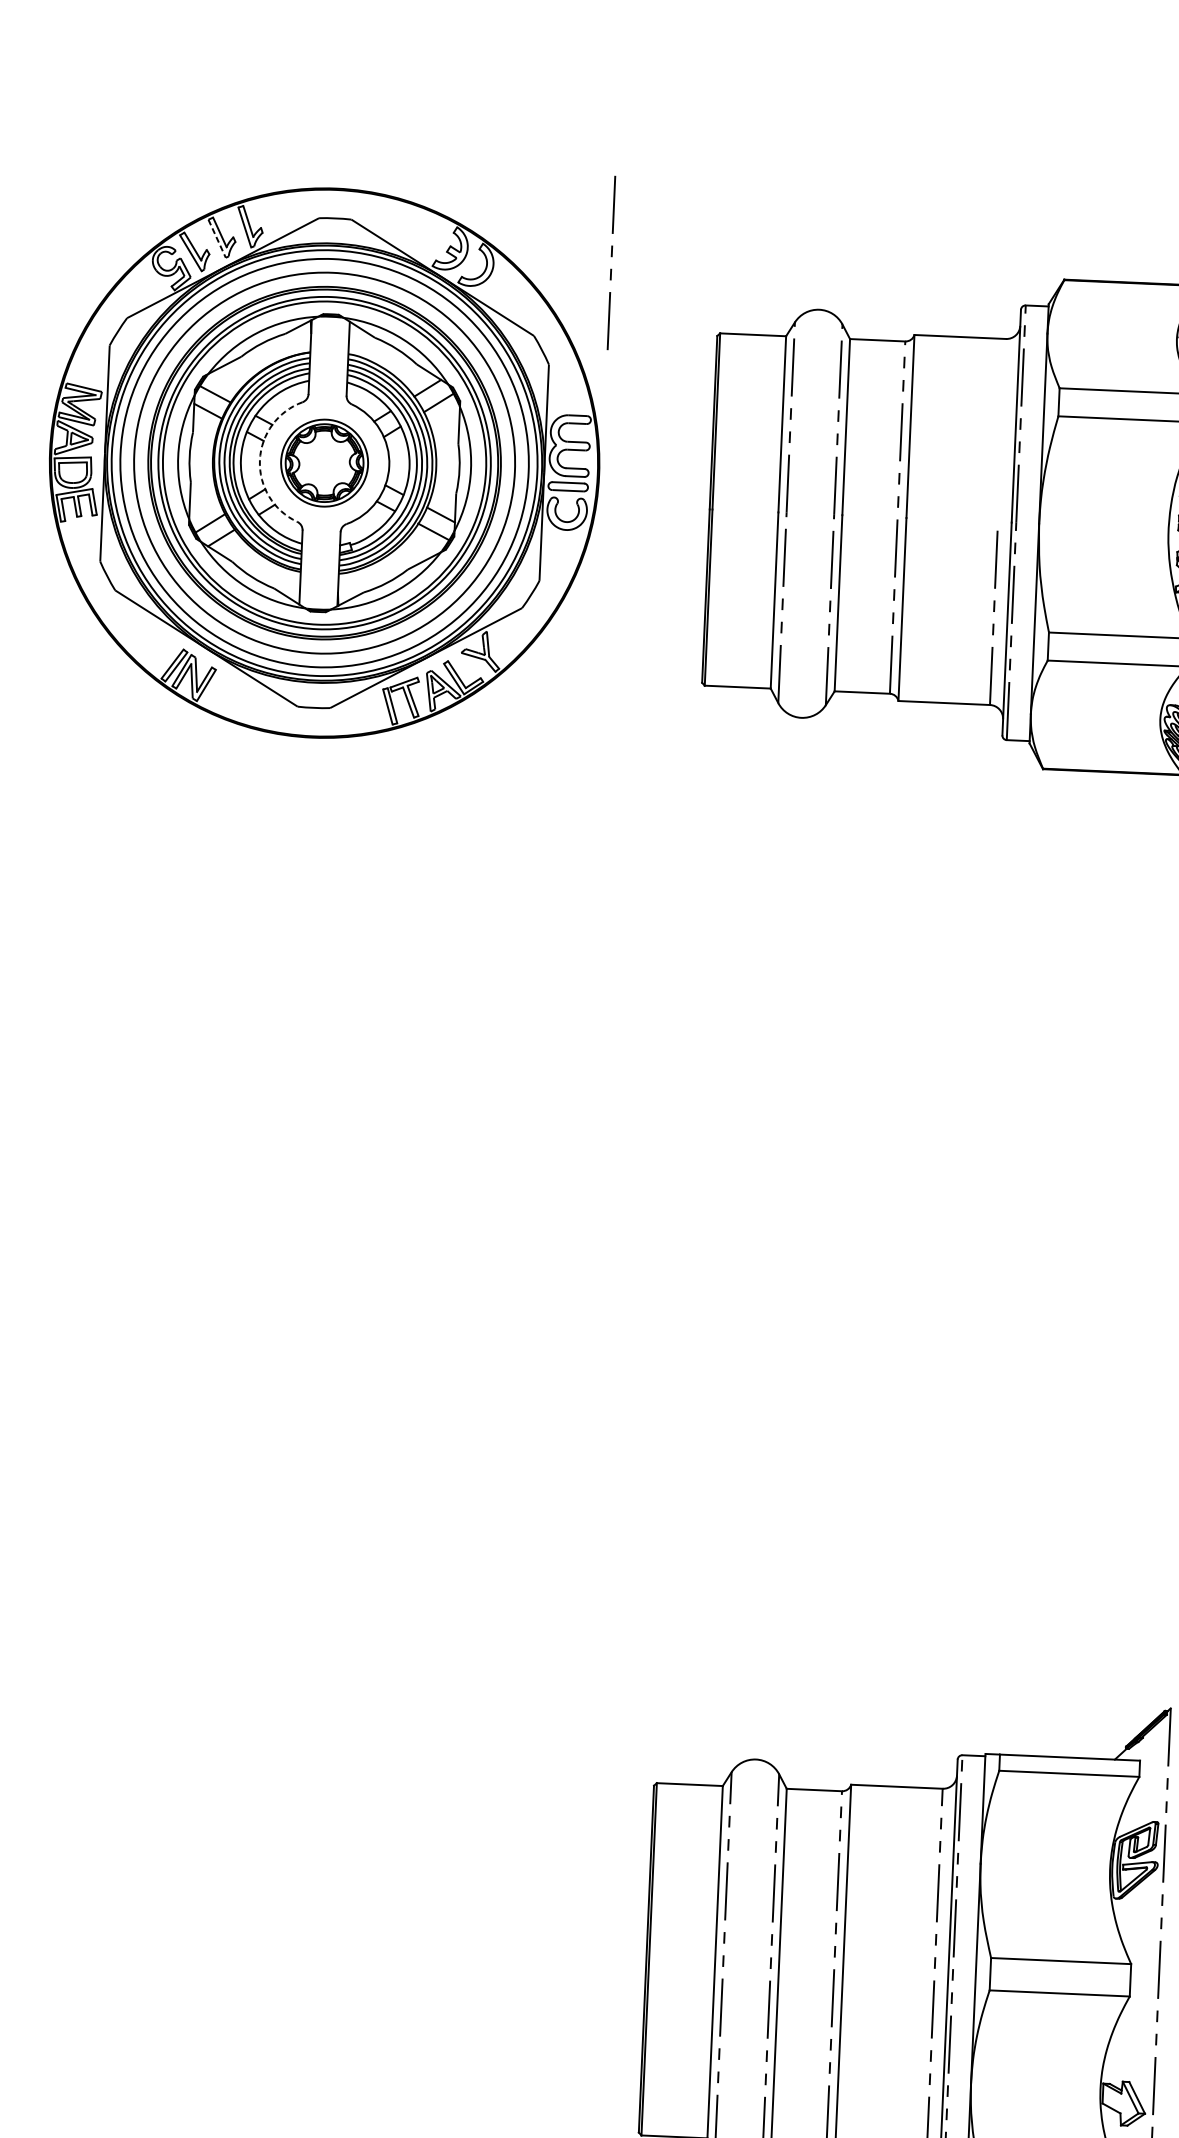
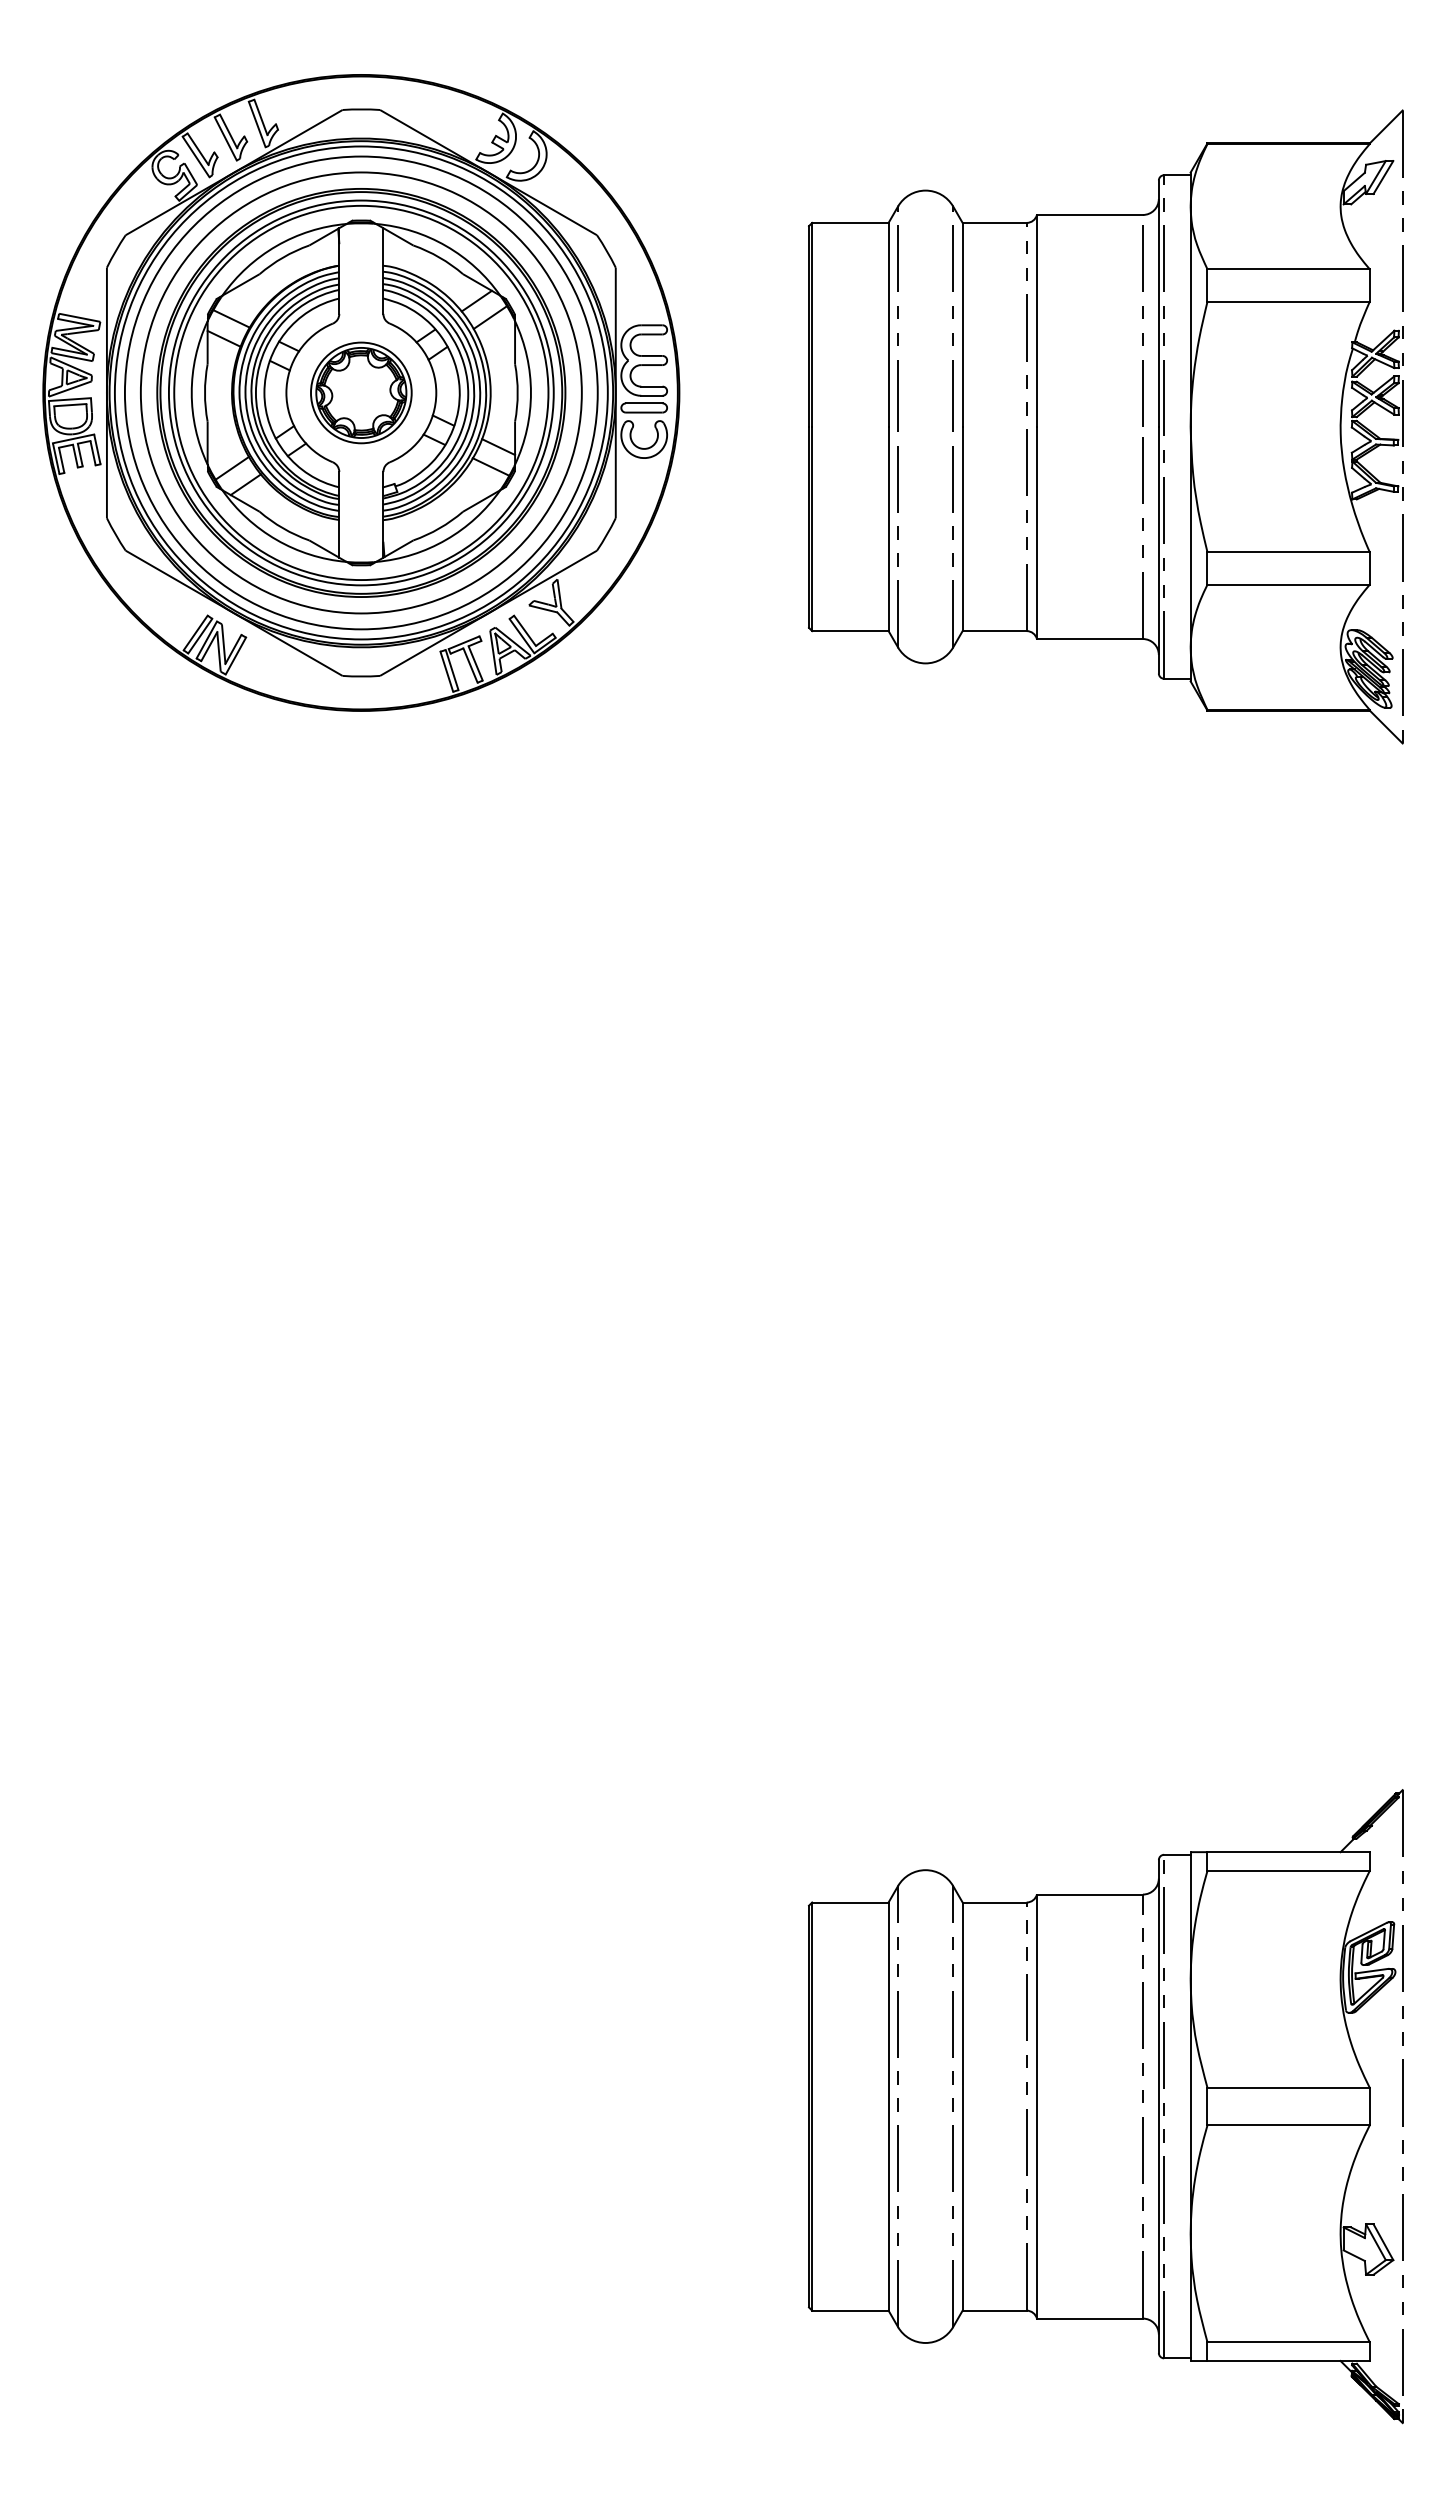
line: (217, 239) -> (226, 139), dashed -> solid
line: (611, 256) -> (1142, 318), moved
arc: (260, 459) -> (286, 392), dashed -> solid

